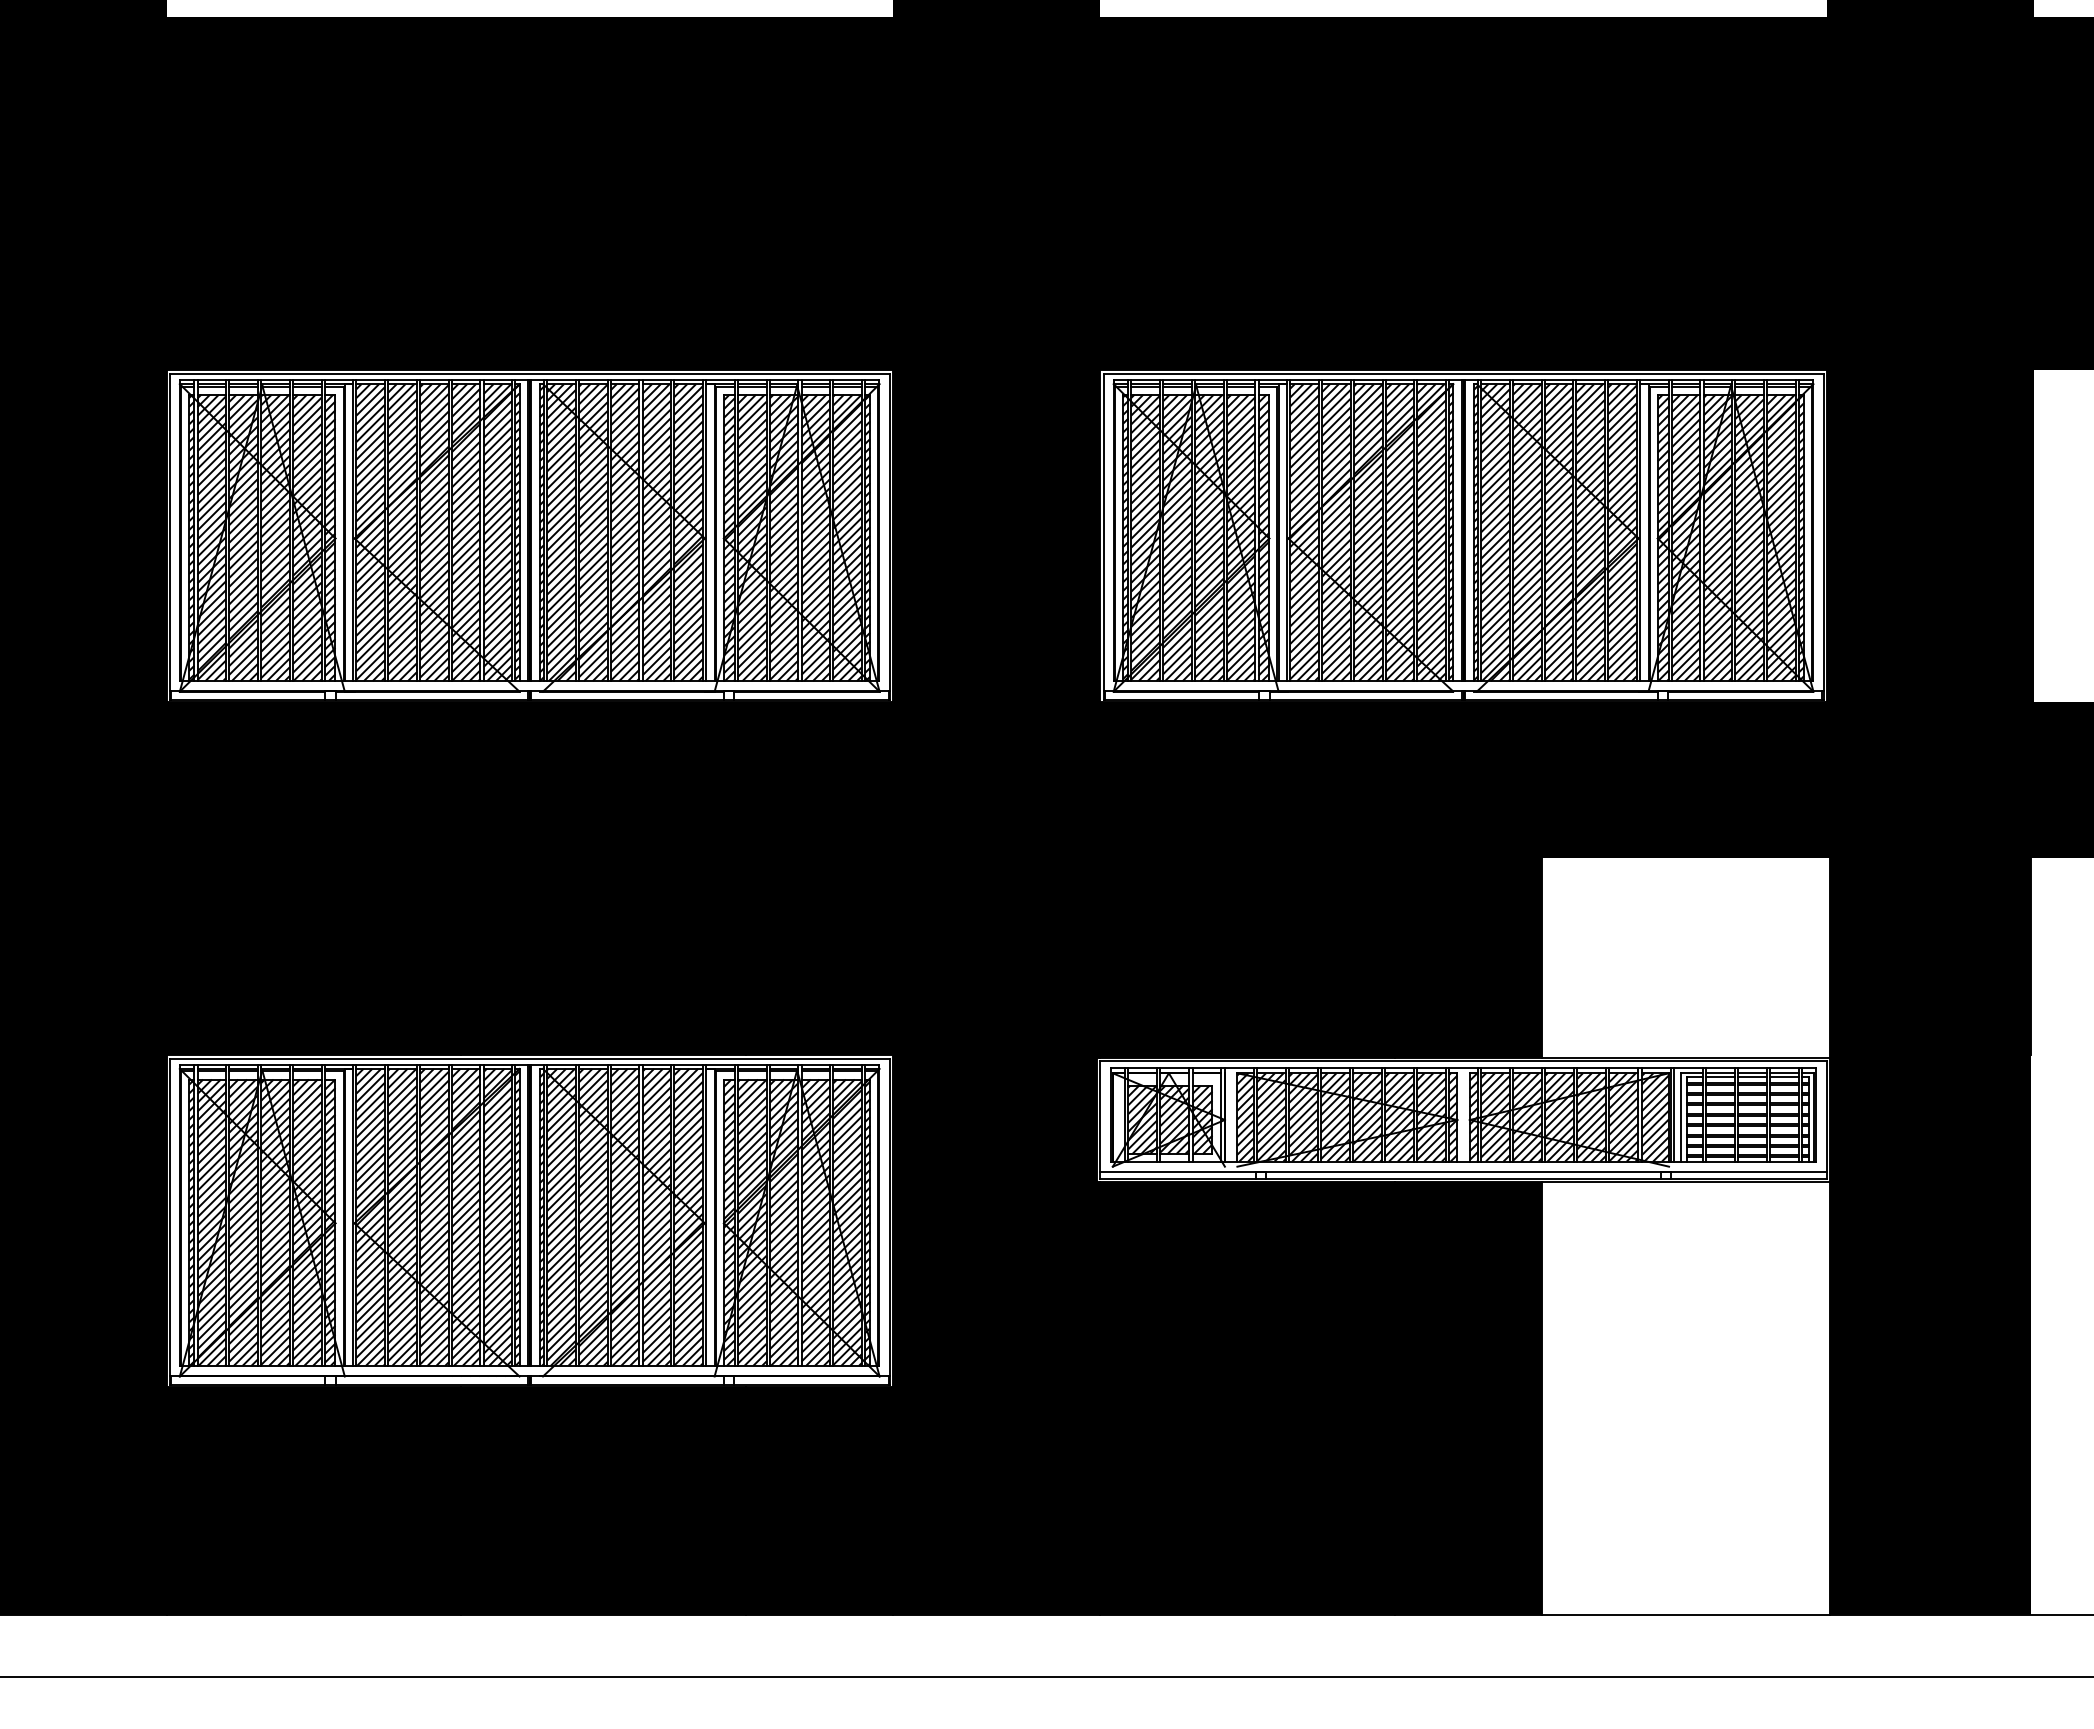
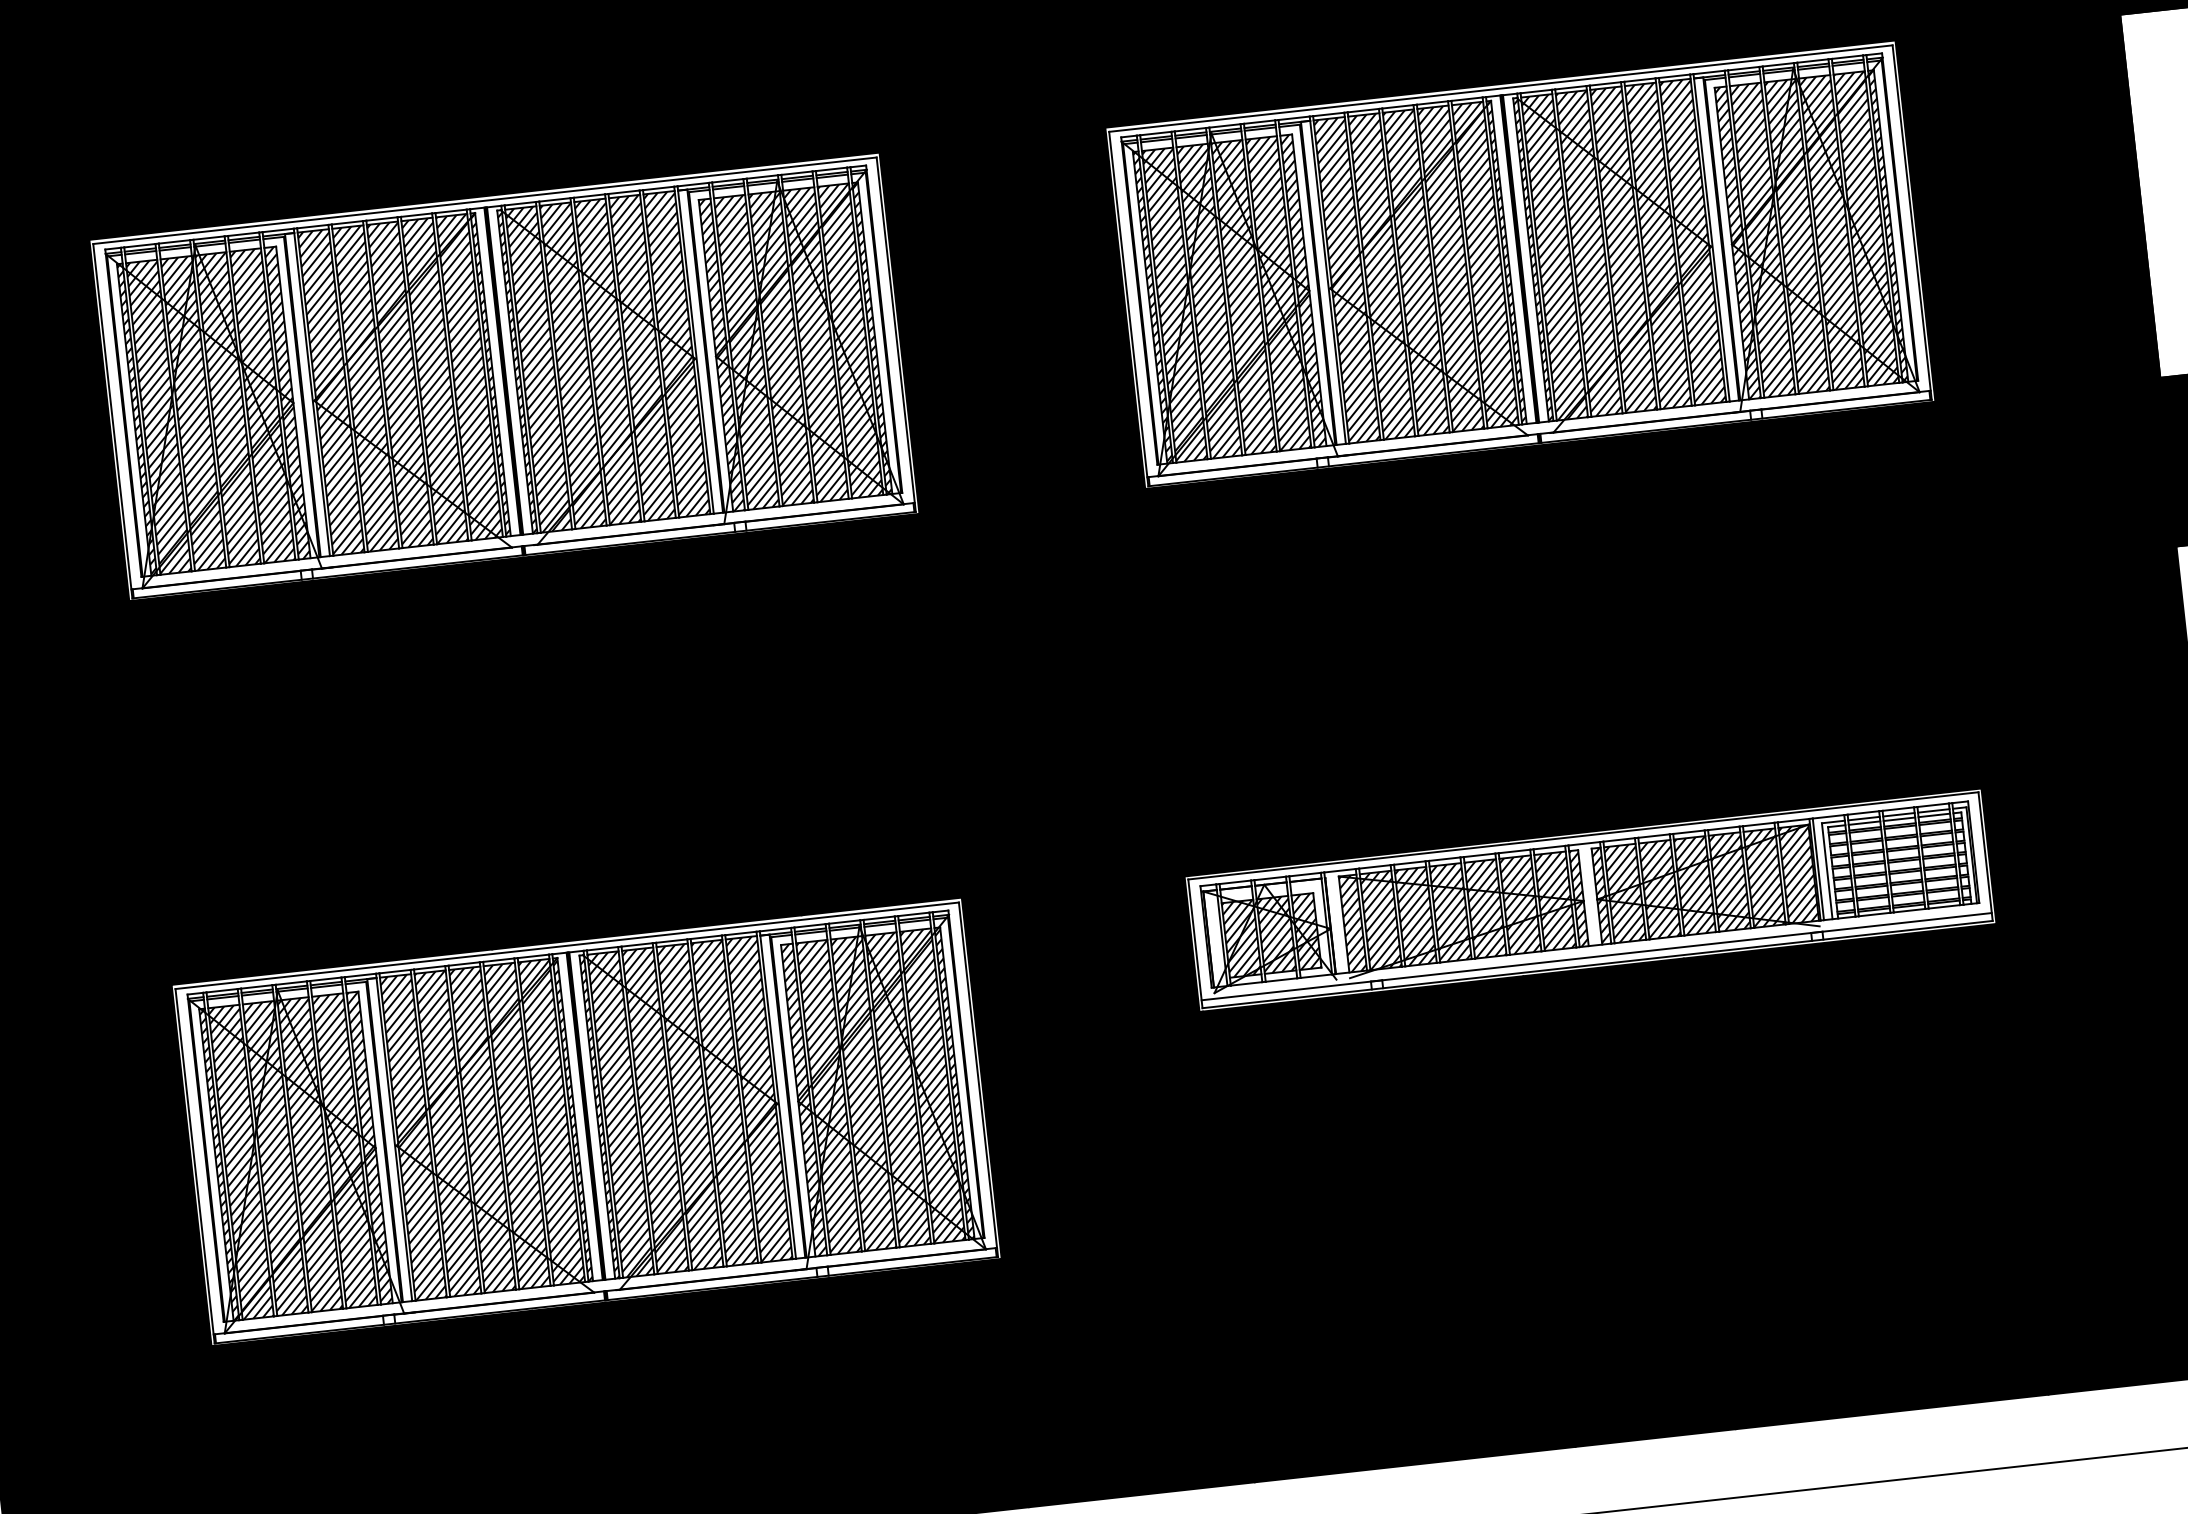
fill: (1685, 957) -> (1812, 696), added
fill: (1685, 1398) -> (1865, 1176), added

